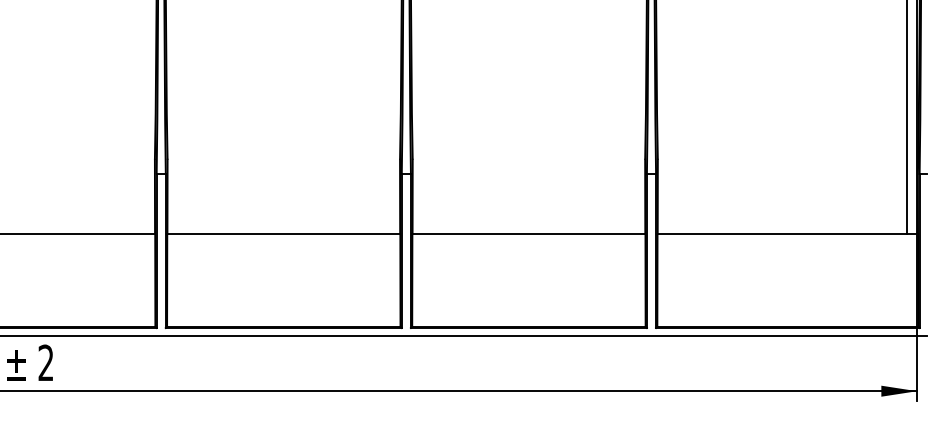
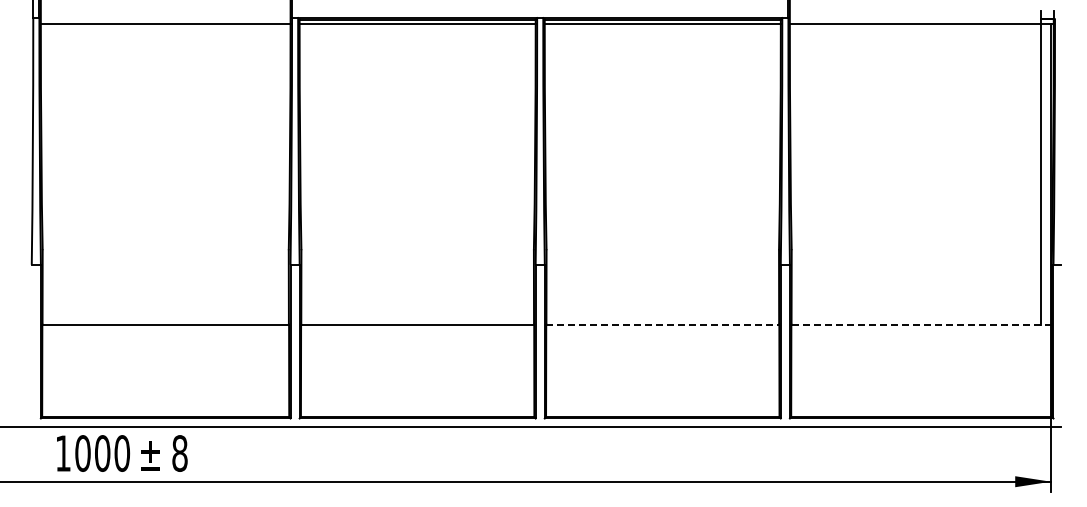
line: (528, 233) -> (662, 324), solid -> dashed
line: (787, 233) -> (921, 324), solid -> dashed
text: (45, 362) -> (179, 453), 2 -> 8

